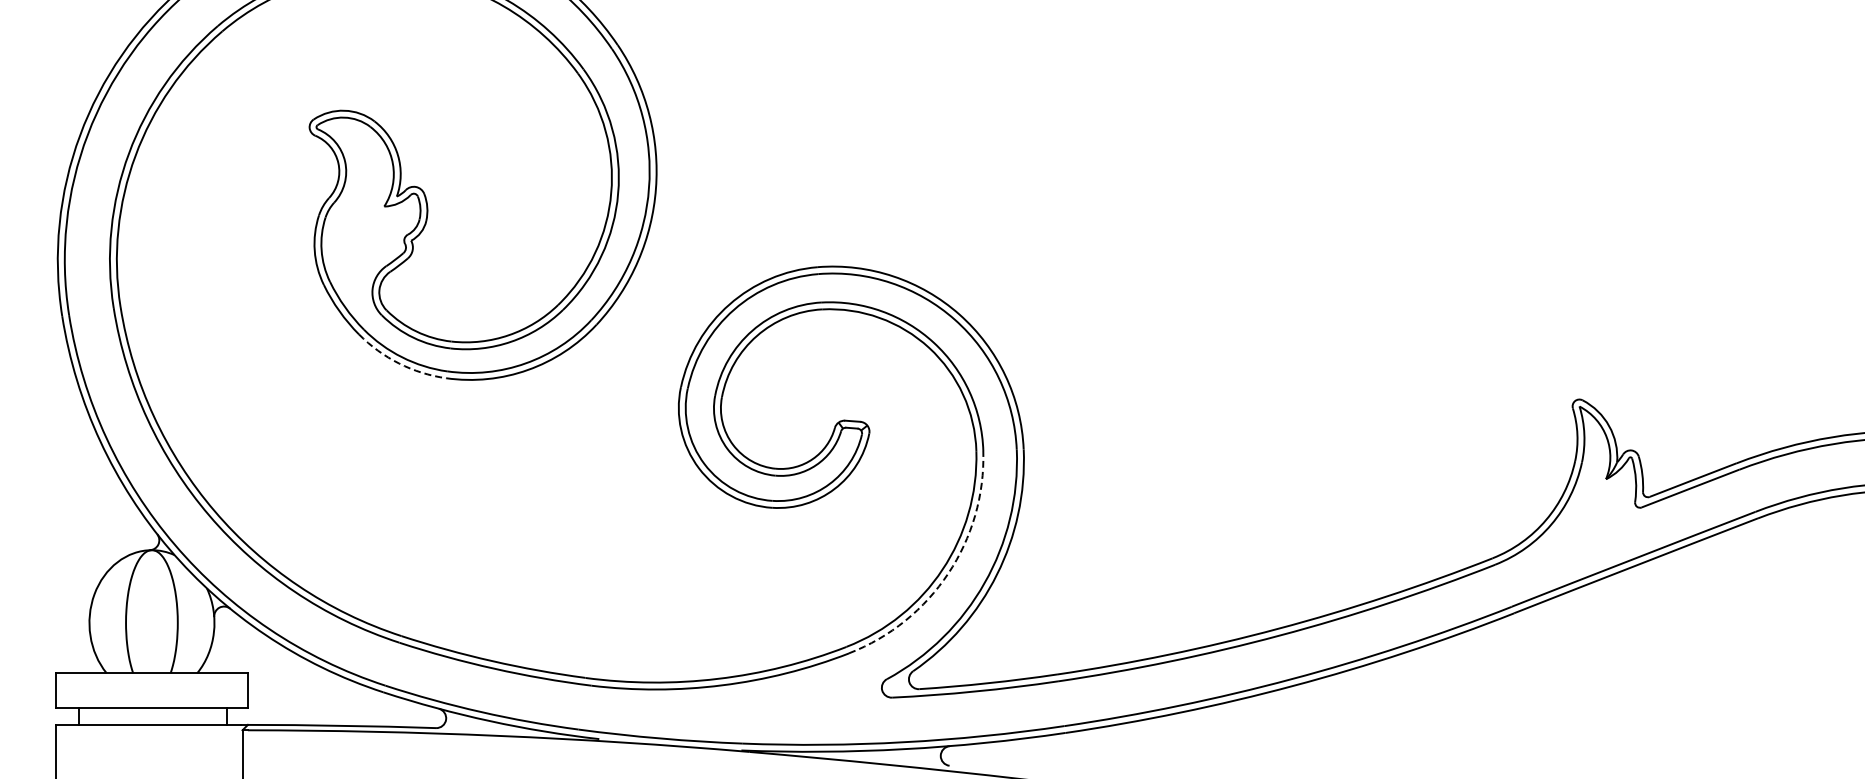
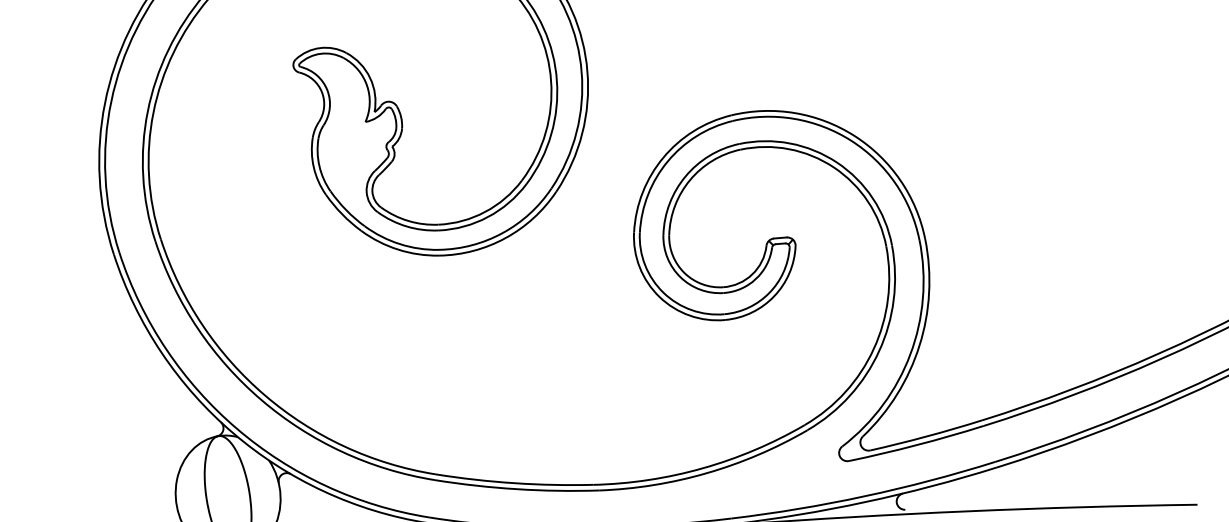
arc: (399, 363) -> (398, 249), dashed -> solid
arc: (948, 573) -> (879, 351), dashed -> solid

